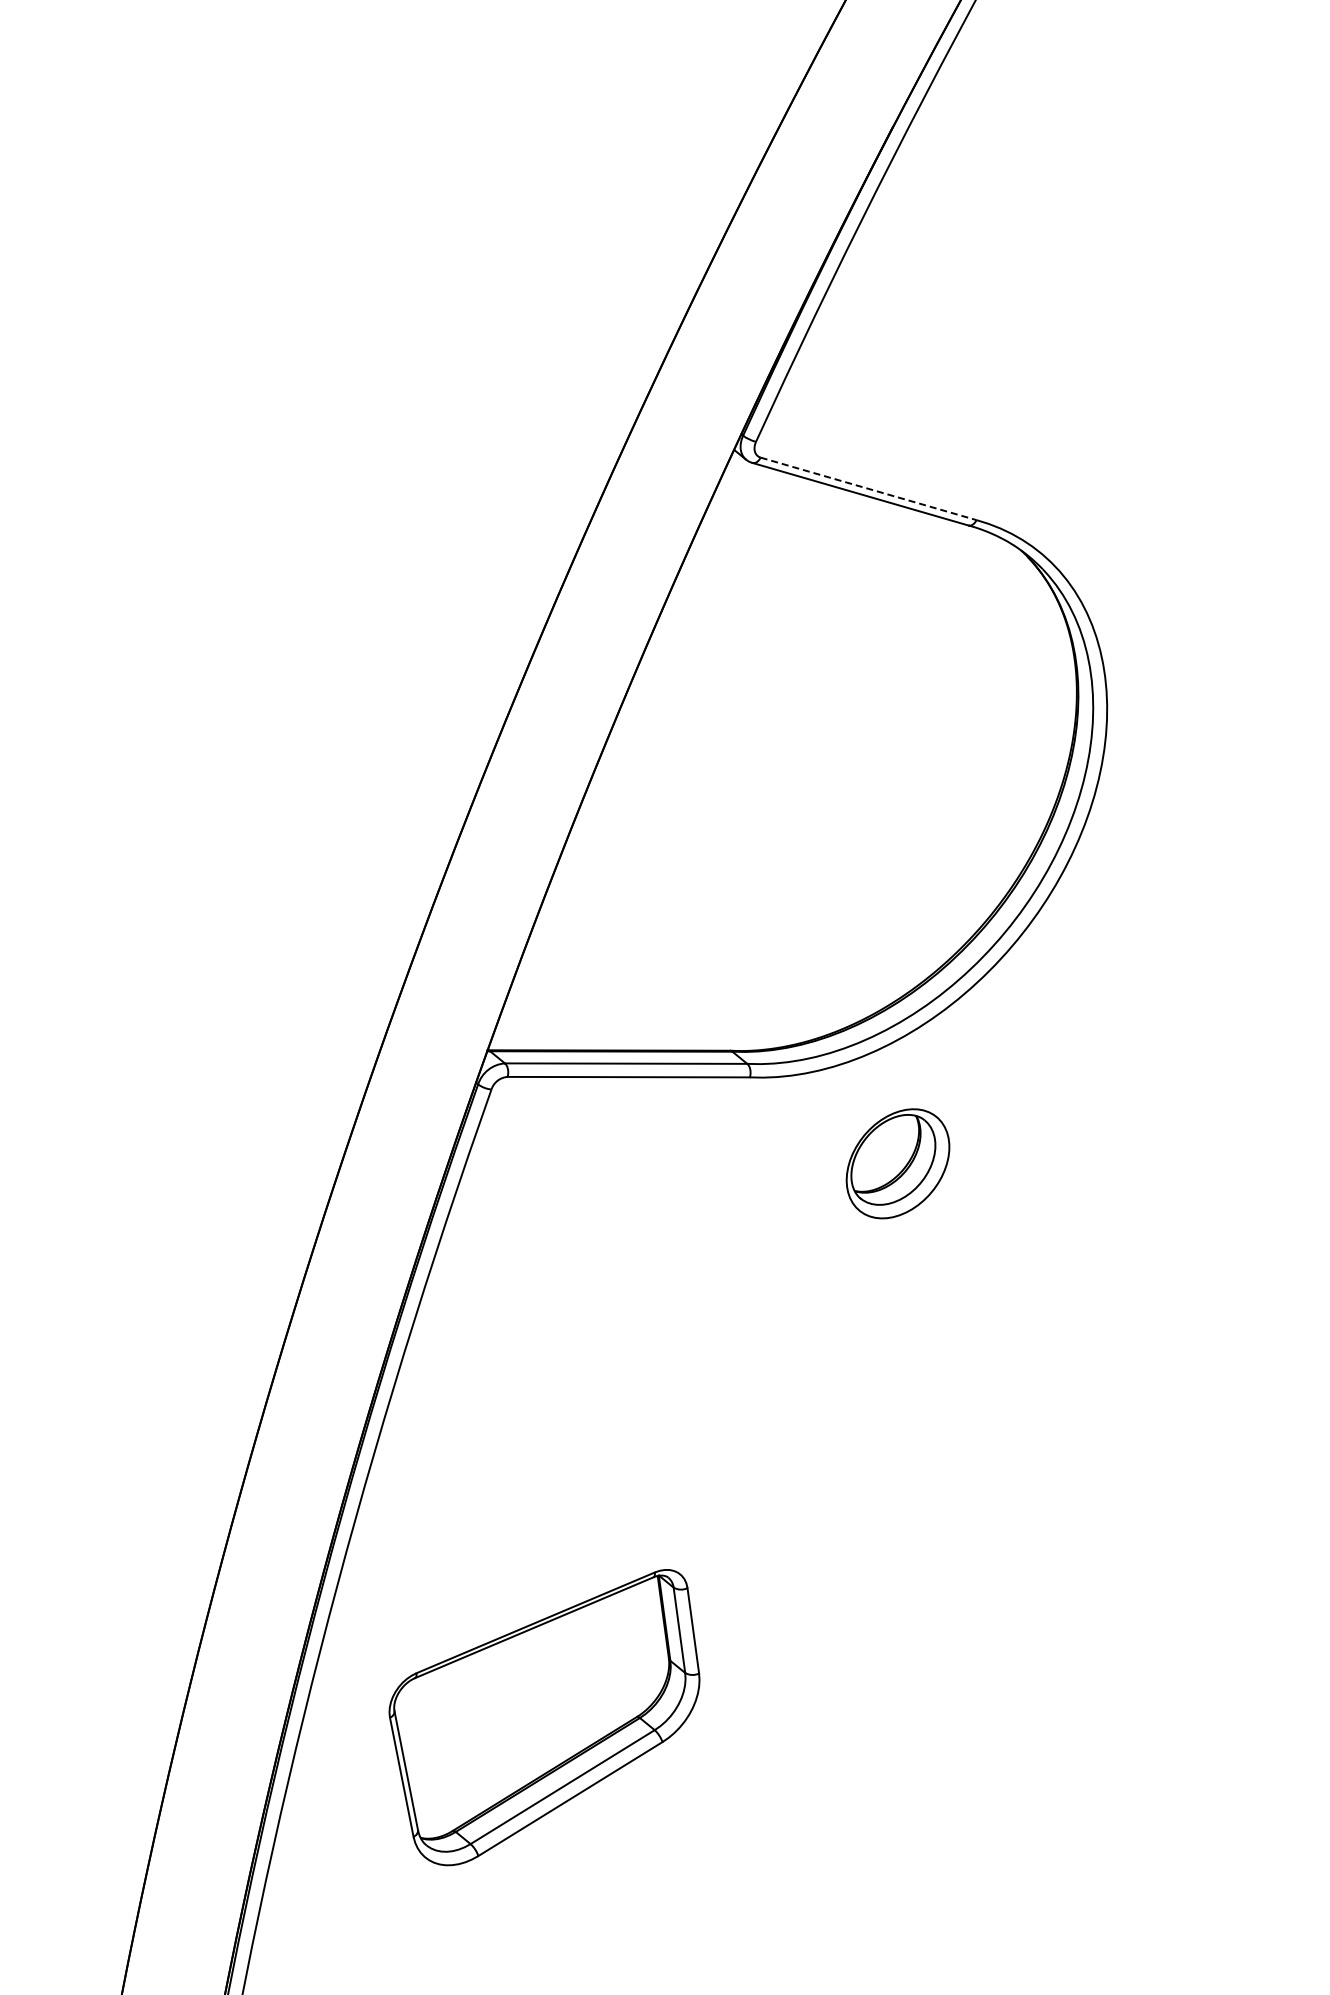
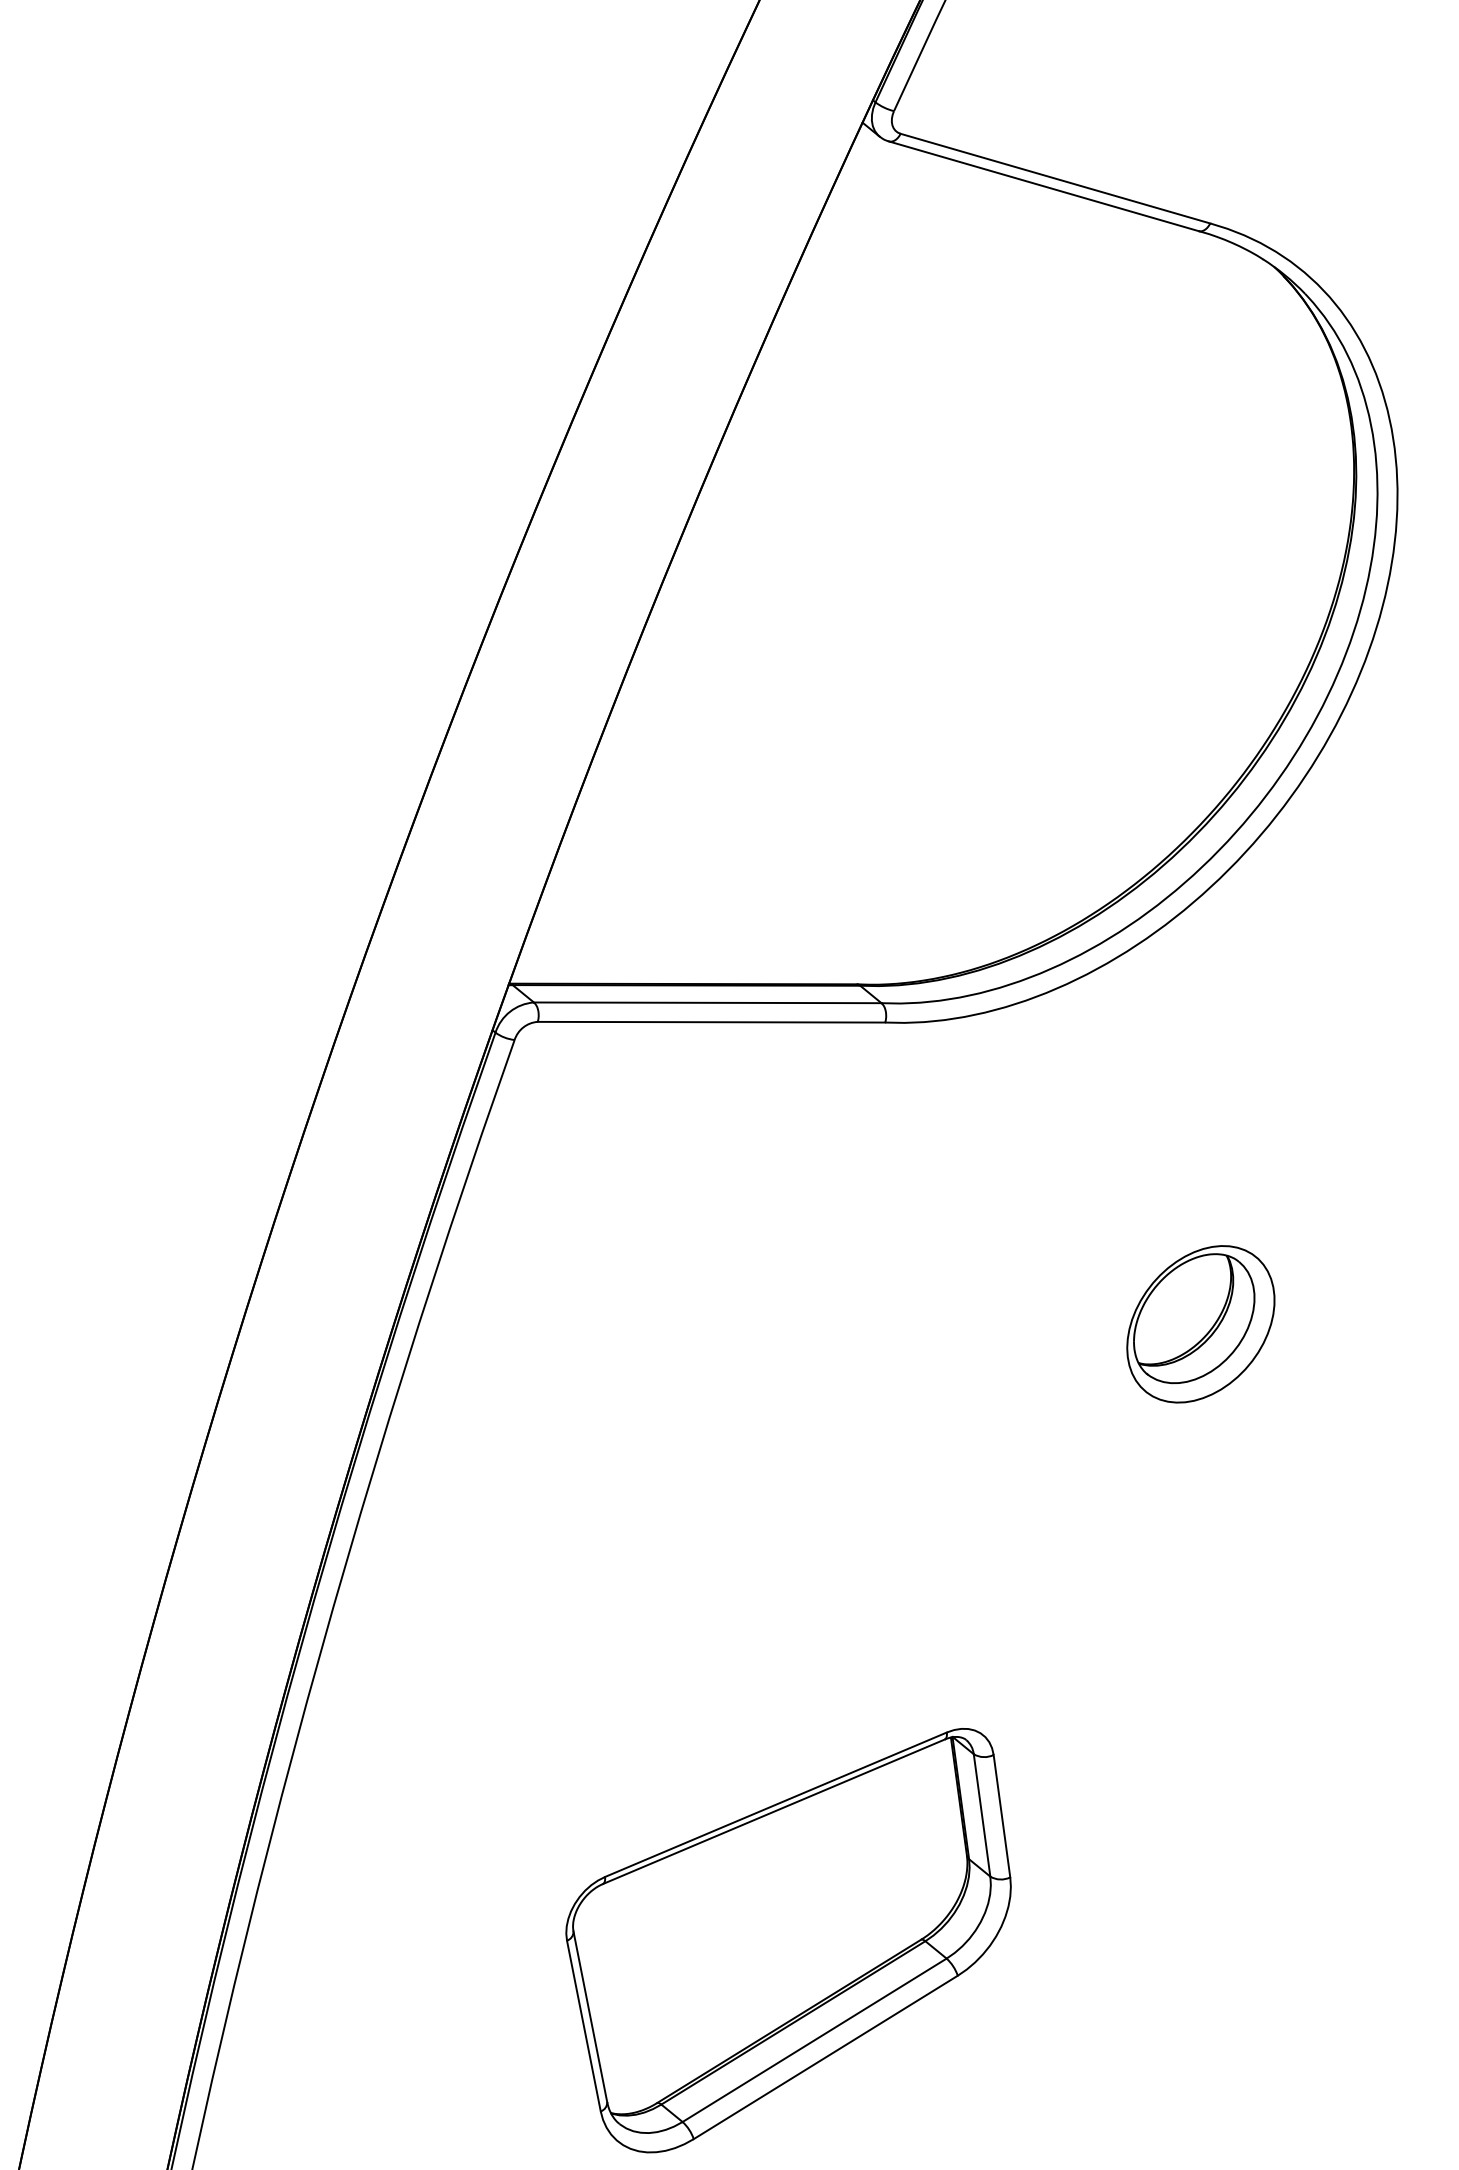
line: (869, 489) -> (1056, 179), dashed -> solid
part: (897, 1163) -> (1200, 1323), moved
part: (544, 1717) -> (788, 1940), moved

